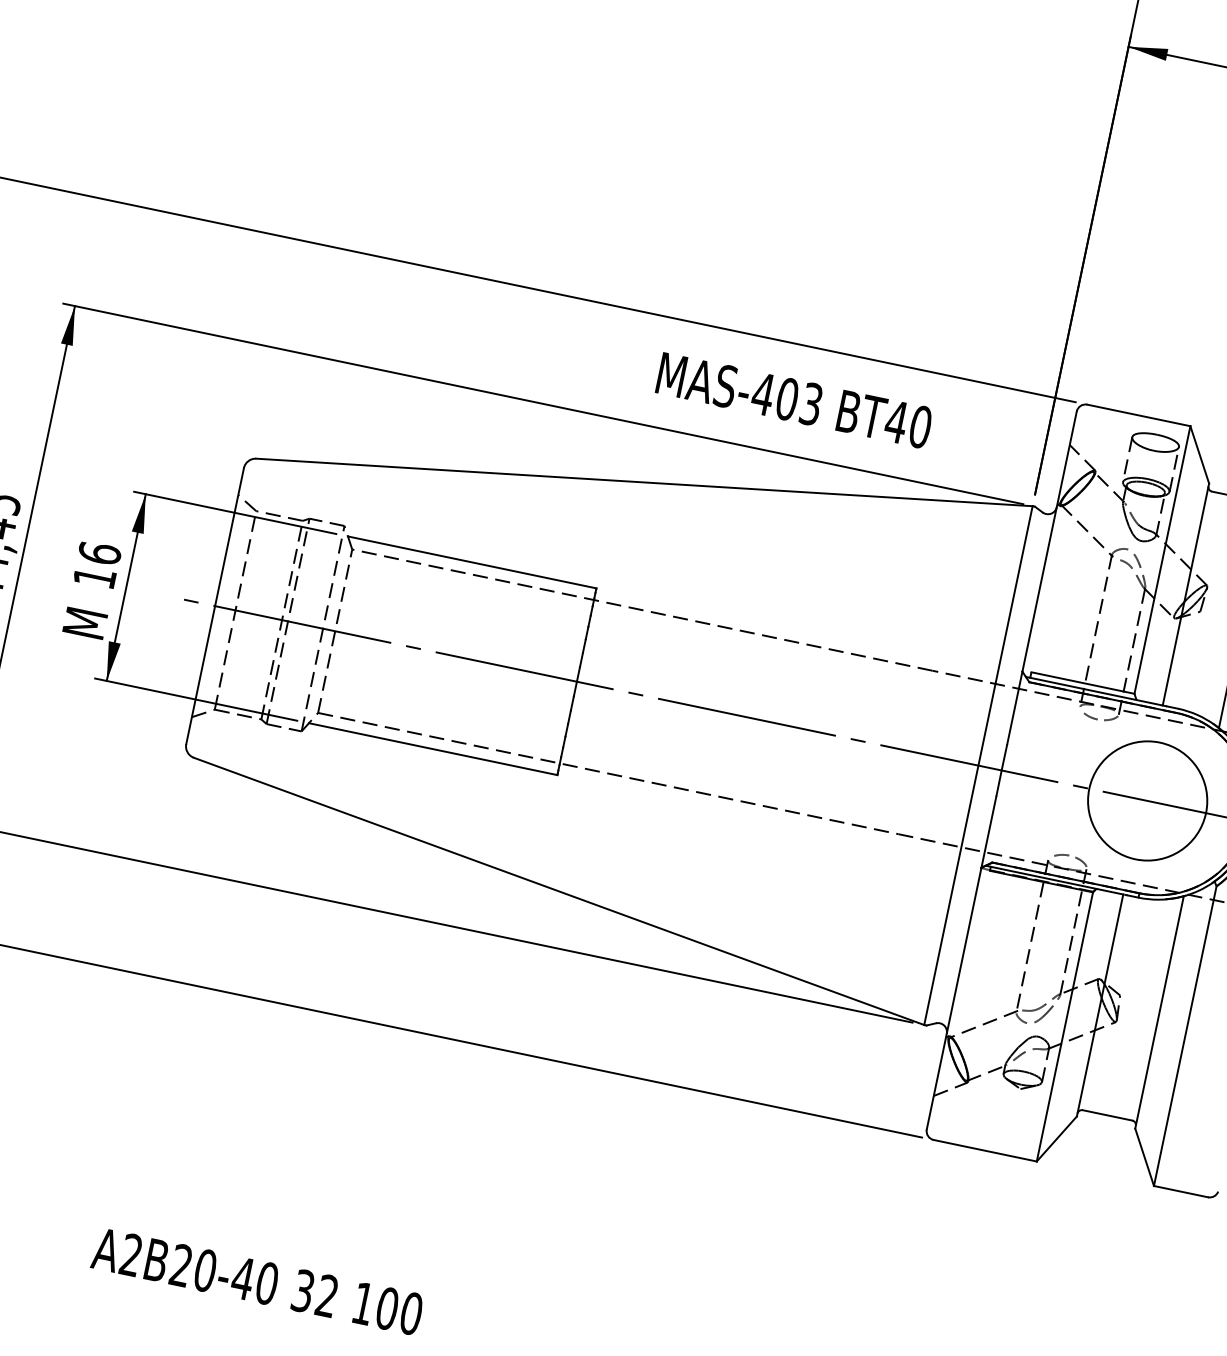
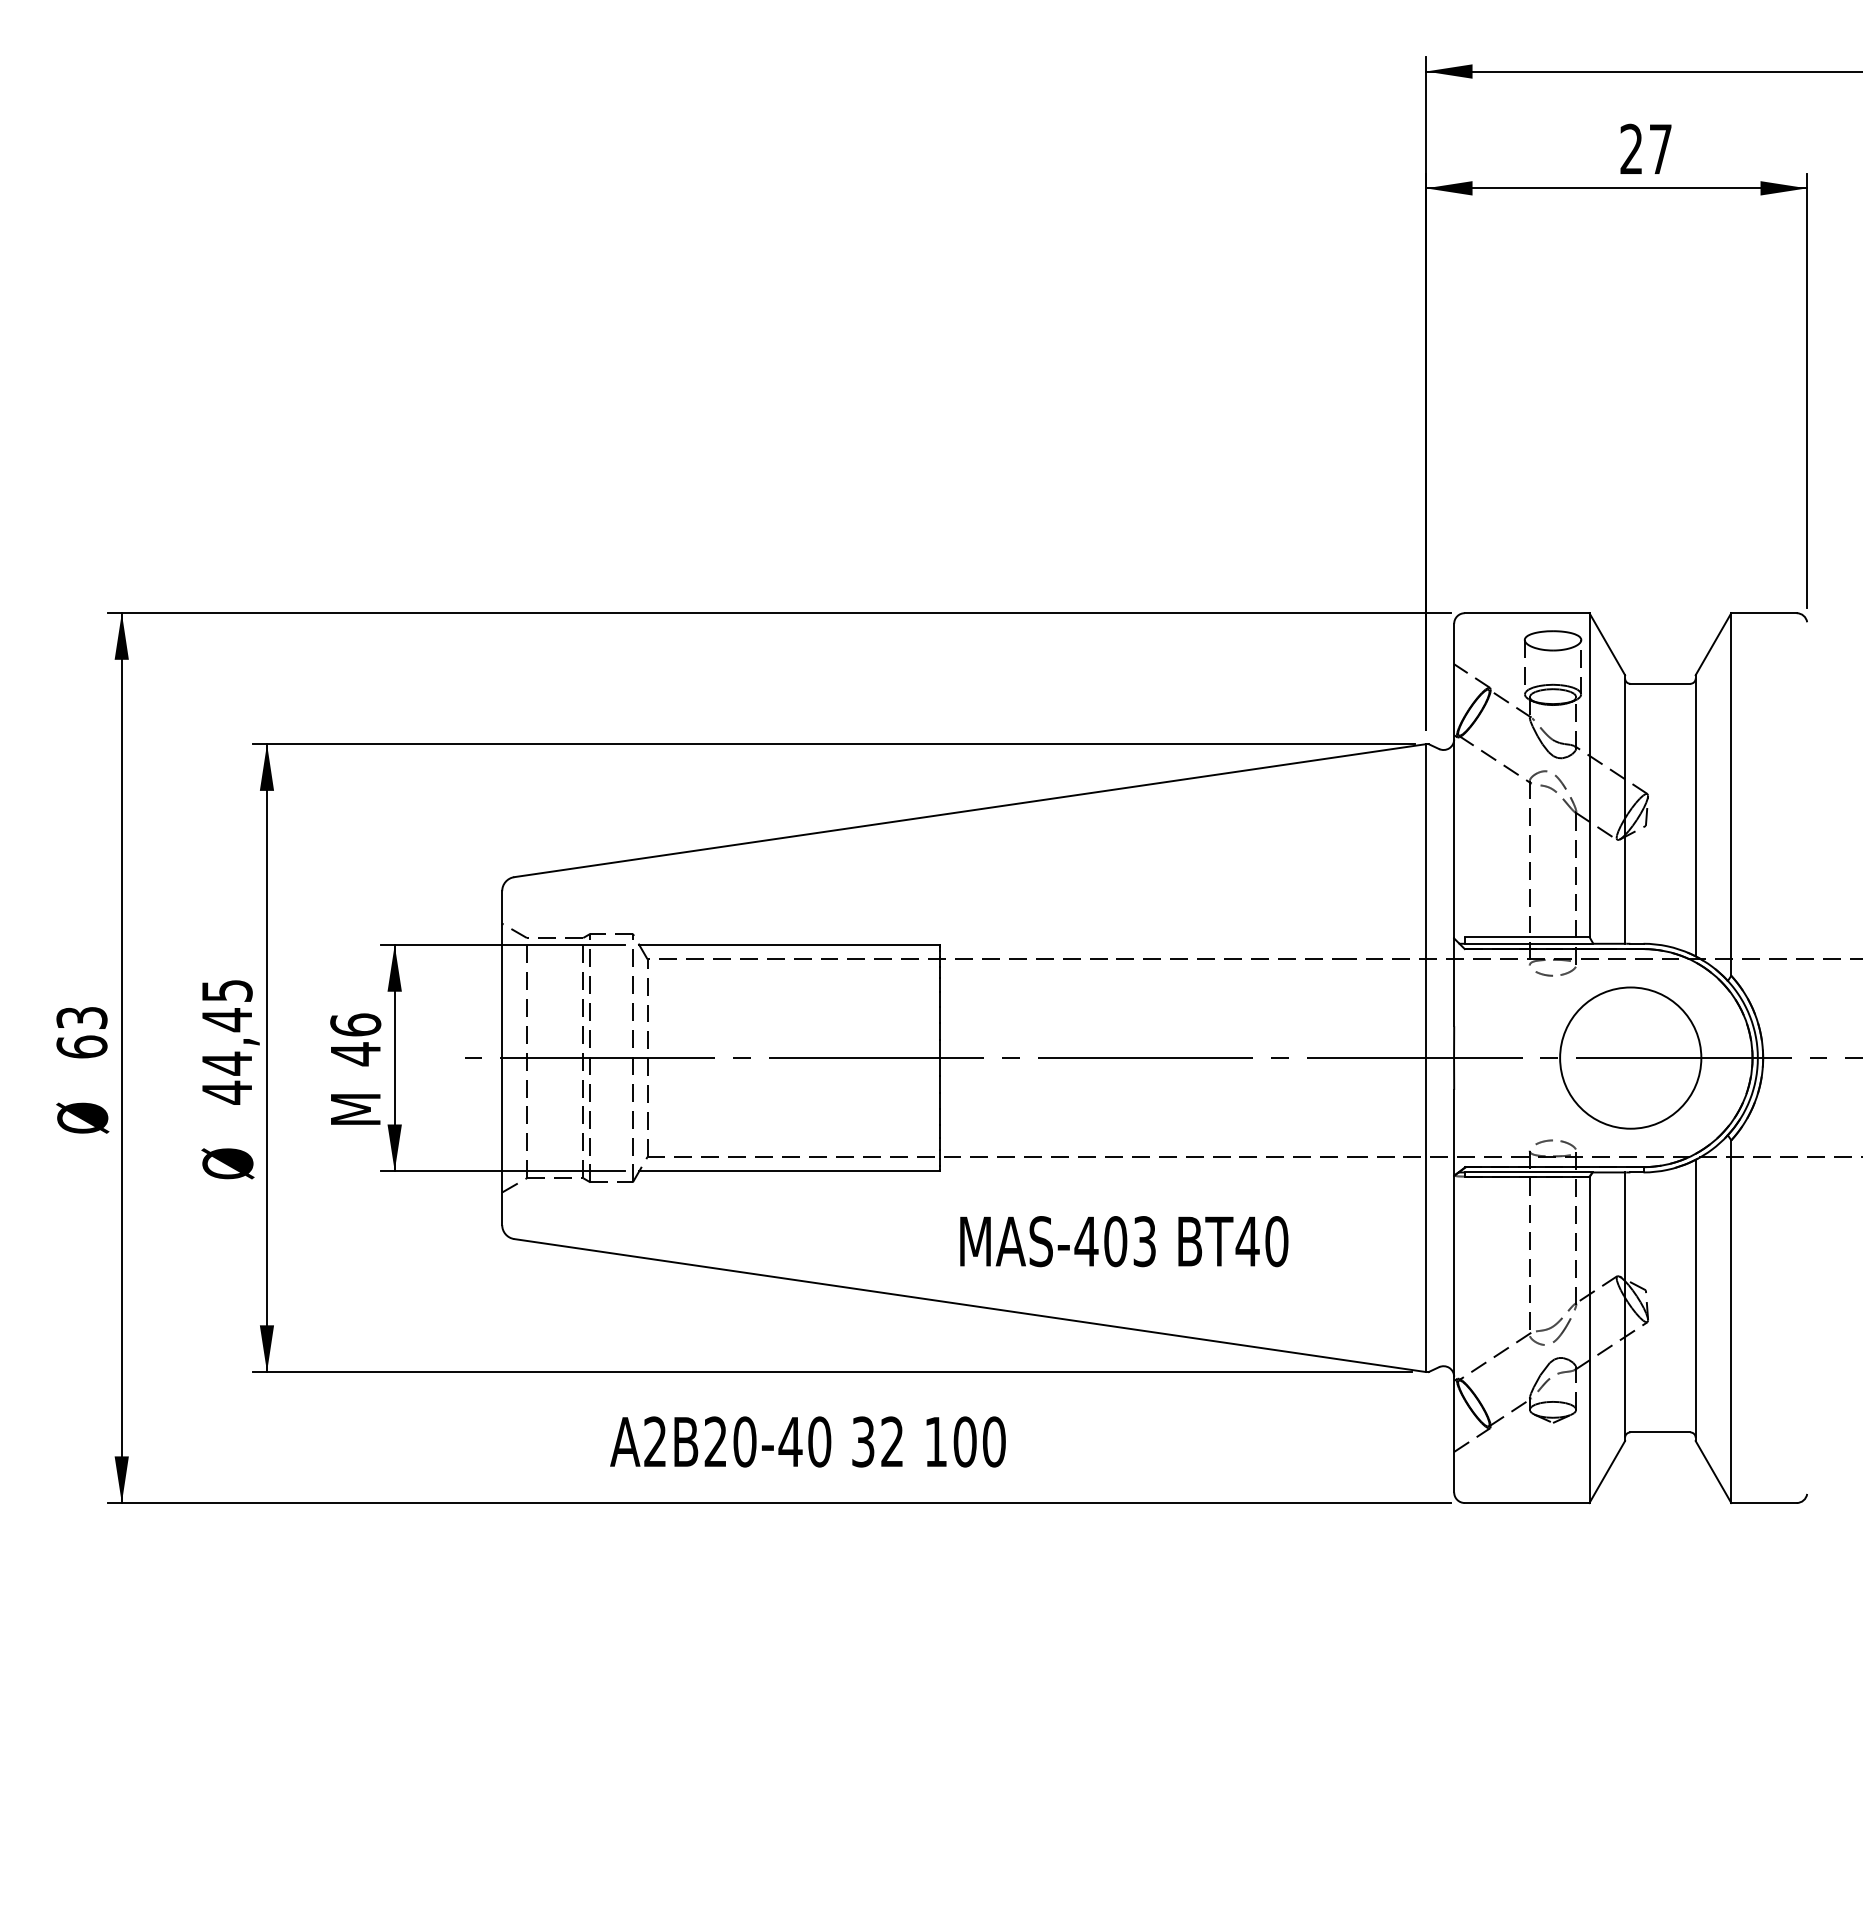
text: (794, 400) -> (1124, 1241), moved
text: (94, 577) -> (355, 1054), 16 -> 46
text: (257, 1281) -> (807, 1441), moved

